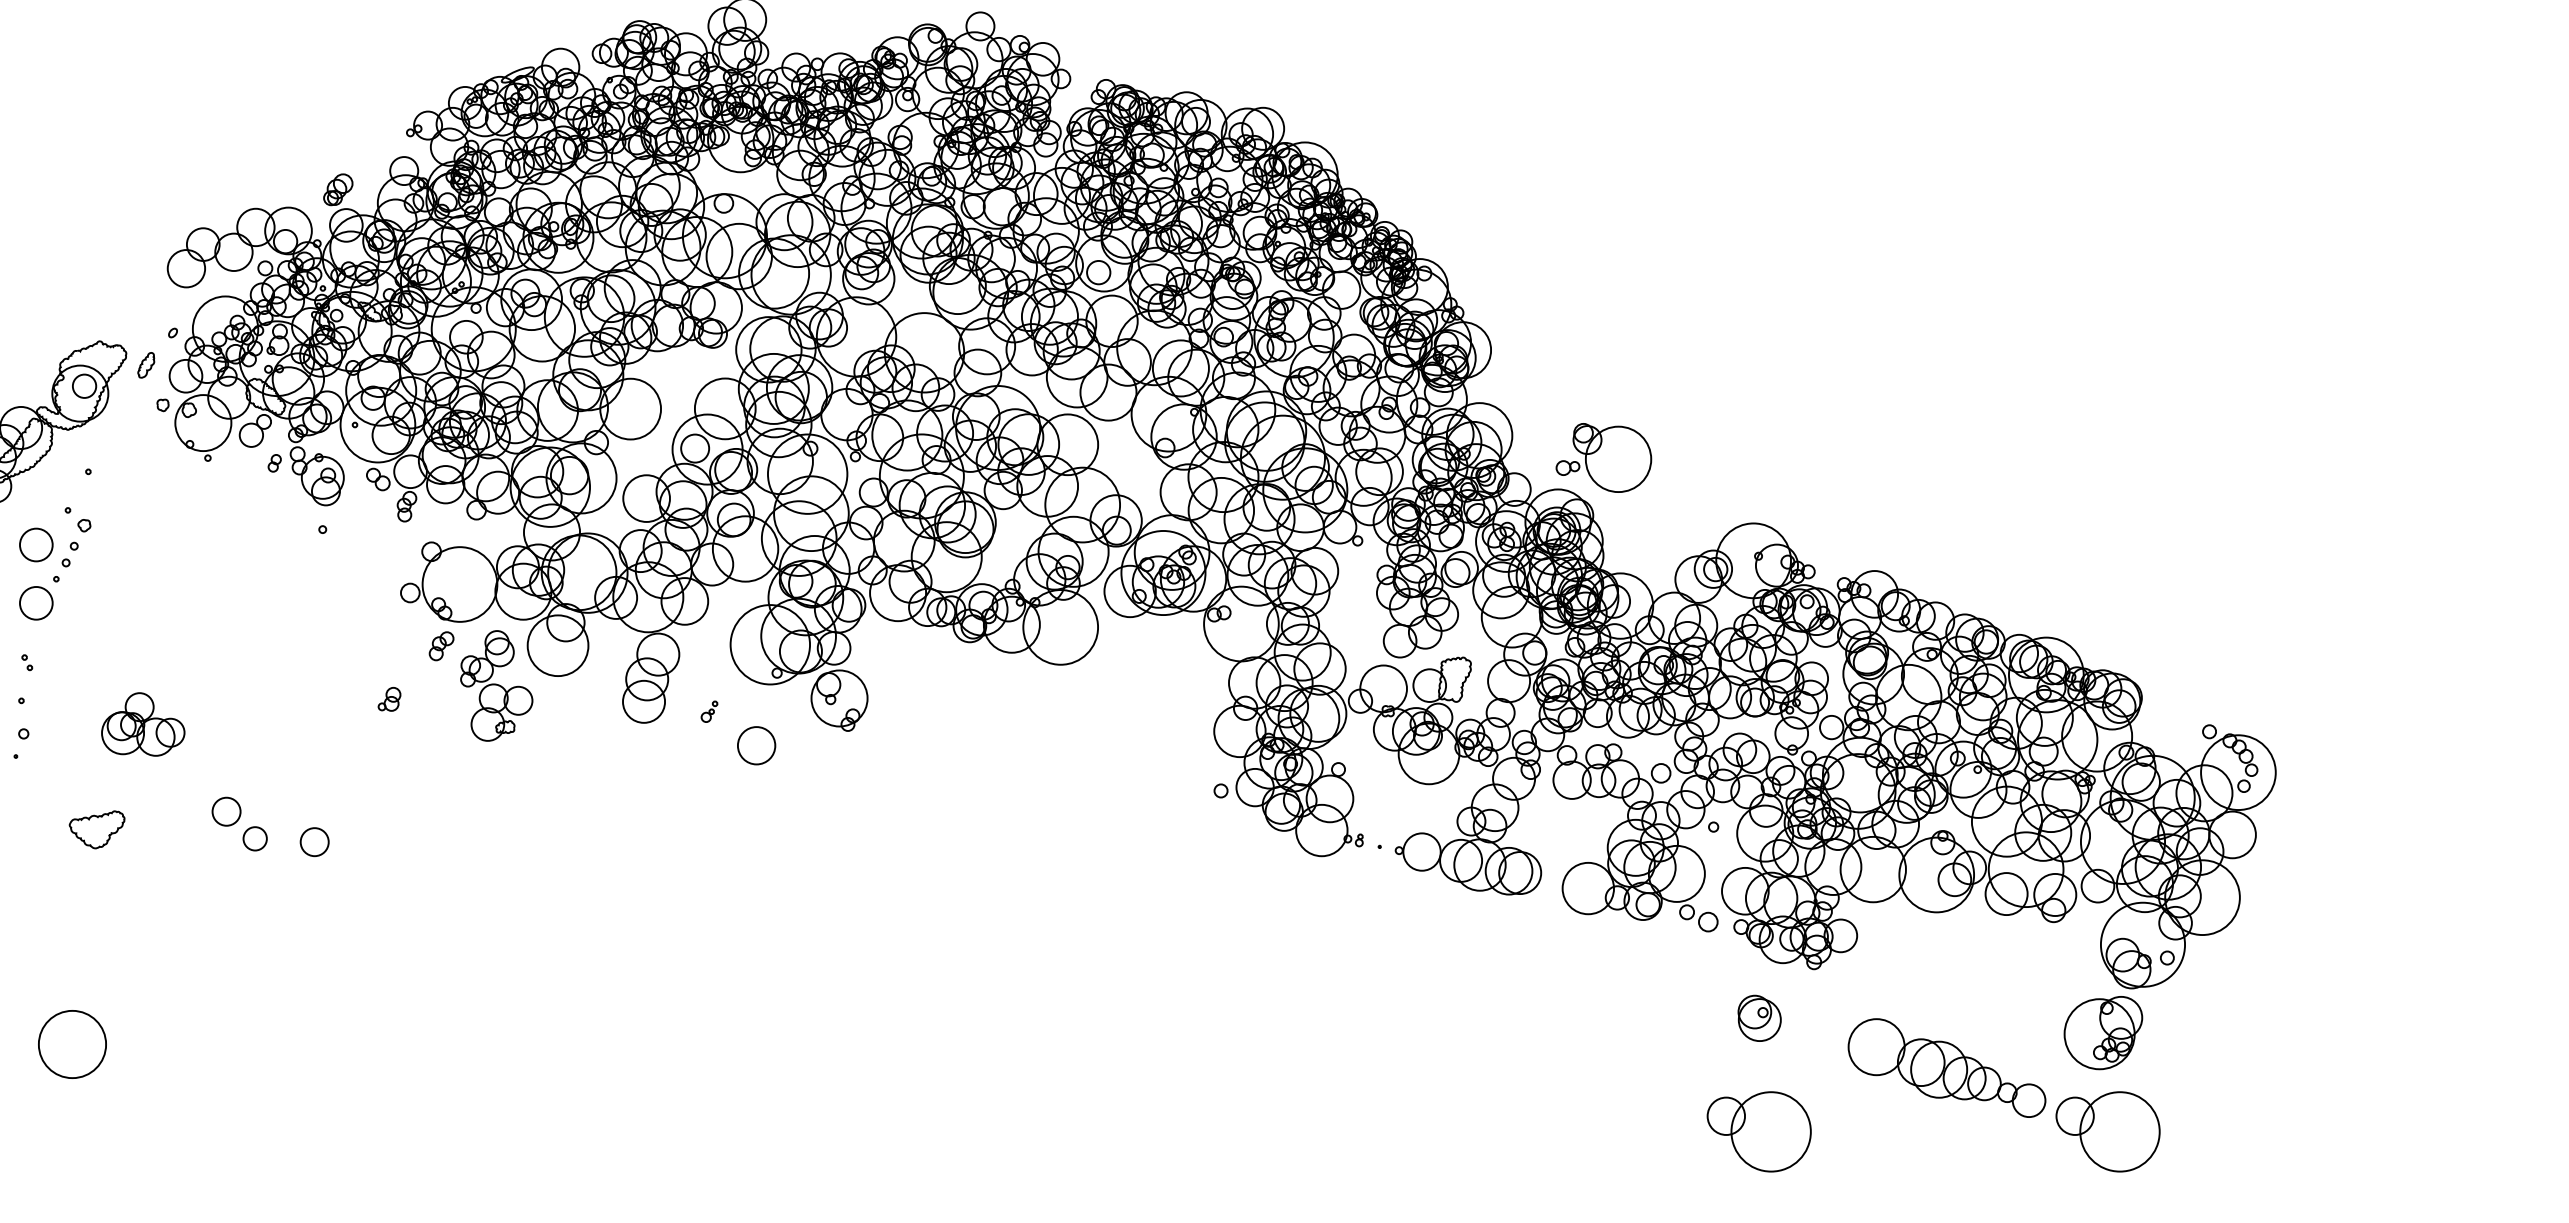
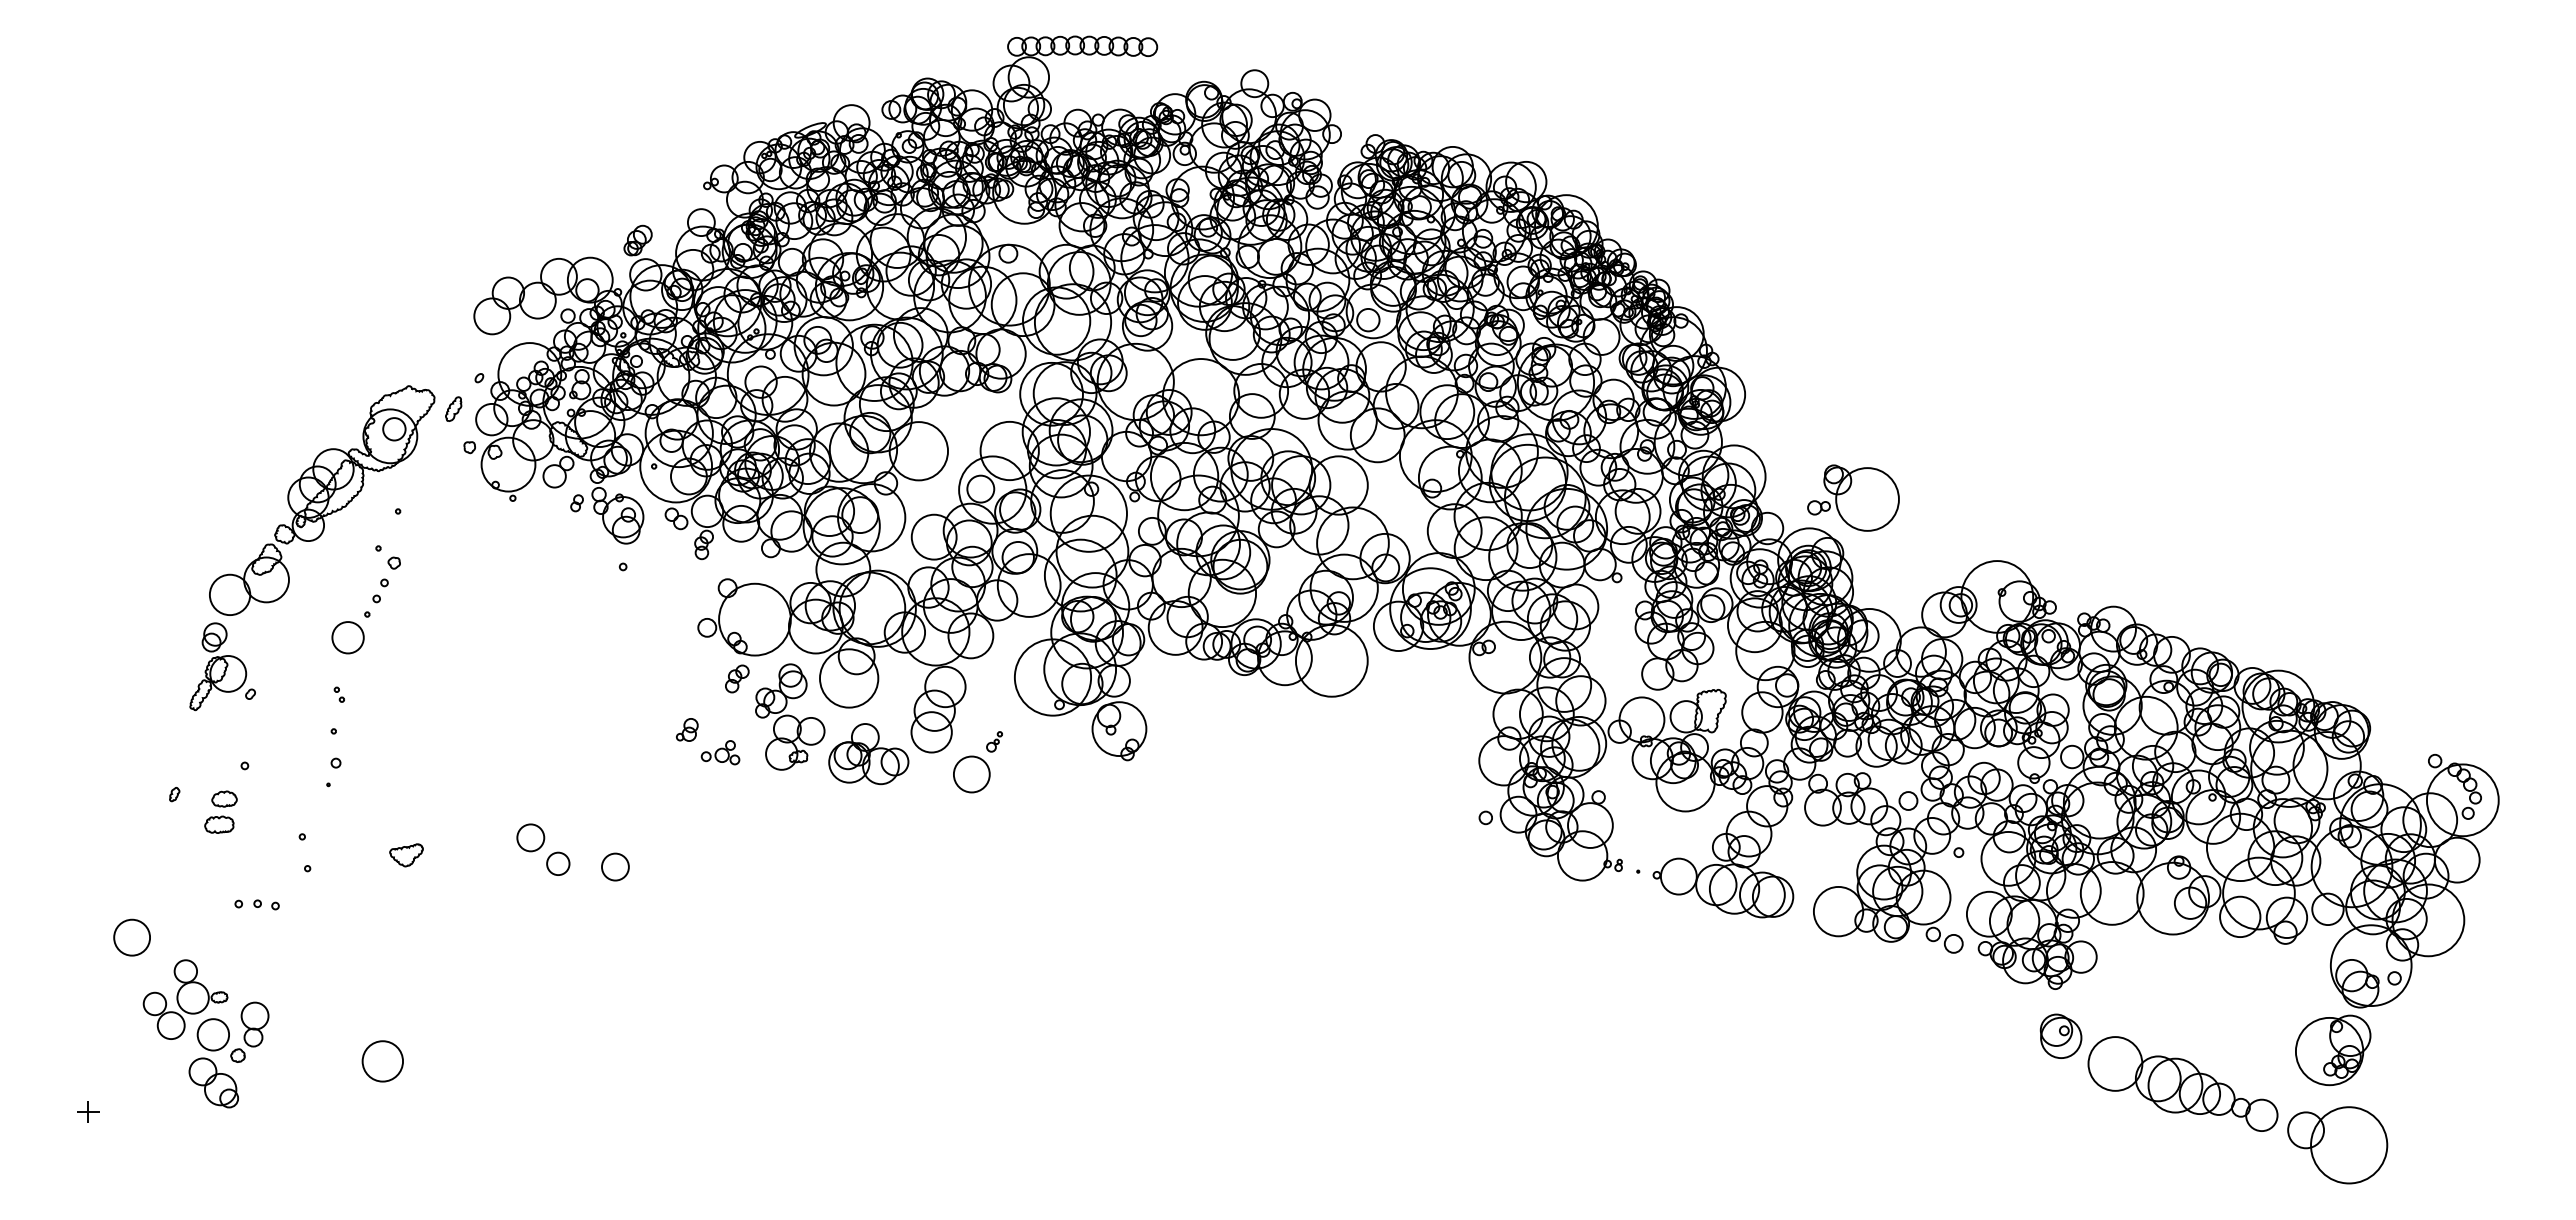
circle: (35, 544) -> (347, 581), removed
part: (424, 722) -> (720, 752), added
part: (142, 724) -> (868, 754), moved
circle: (756, 745) -> (971, 774), moved
part: (97, 830) -> (406, 855), size x0.62
part: (1759, 1017) -> (2060, 1035), moved
circle: (72, 1044) -> (382, 1061), size x0.62
part: (1759, 1132) -> (2002, 1145), removed

